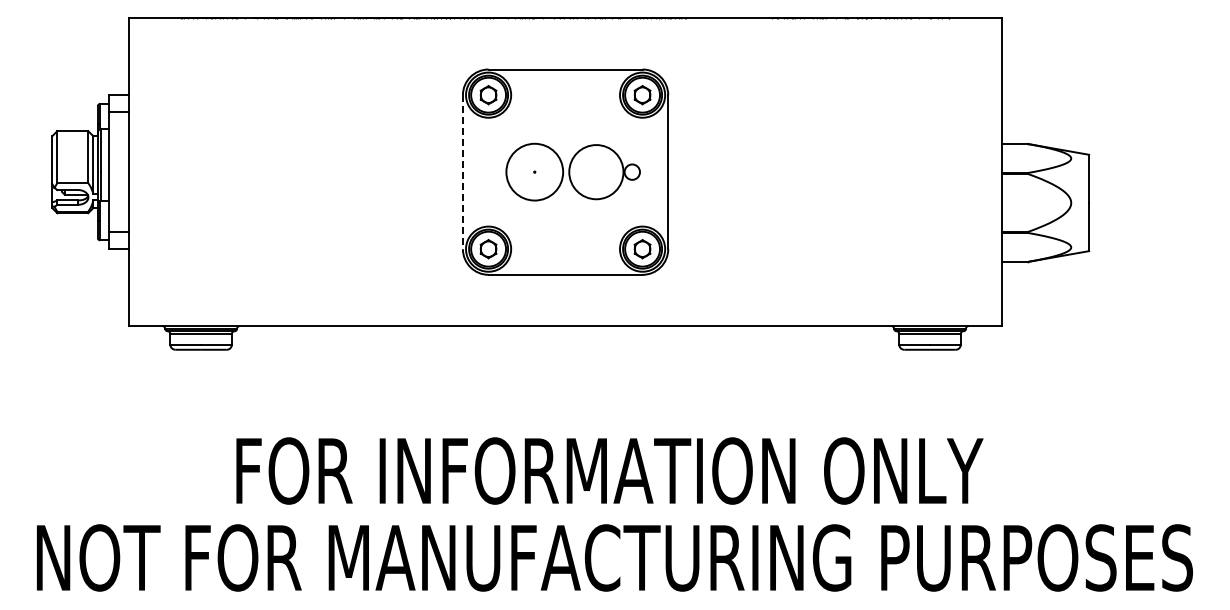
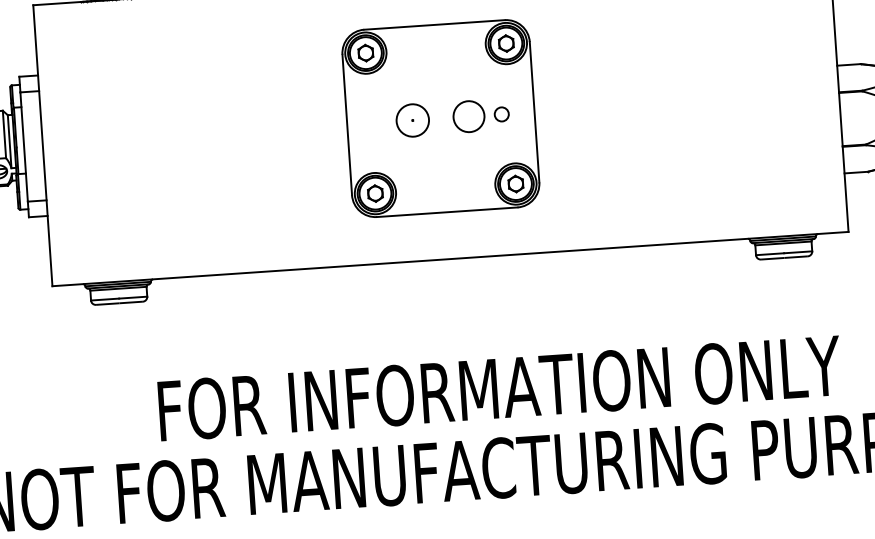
circle: (534, 171) -> (412, 119), size x0.62
line: (462, 172) -> (346, 125), dashed -> solid
circle: (596, 172) -> (469, 116), size x0.62

